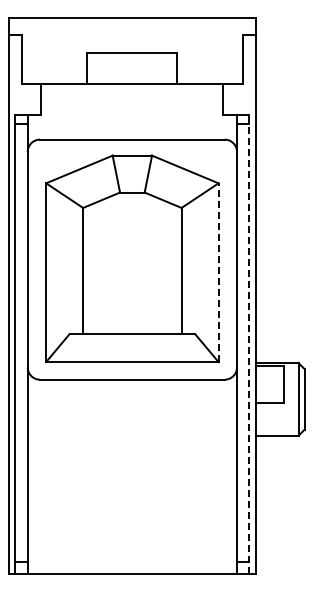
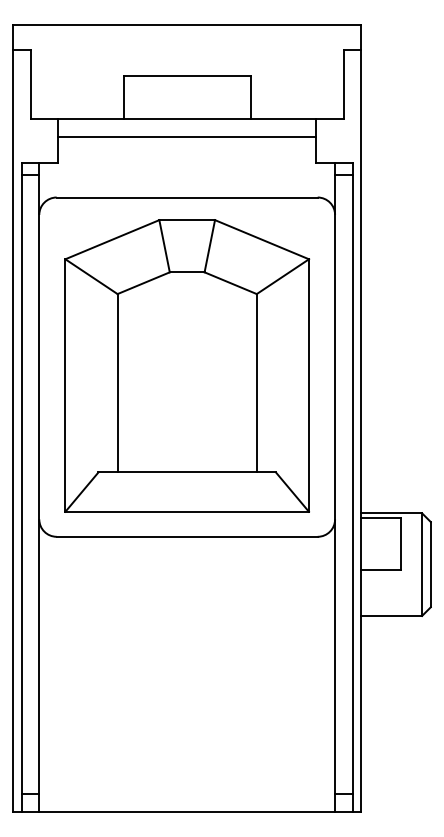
line: (132, 96) -> (187, 136), added
line: (218, 272) -> (308, 385), dashed -> solid
line: (249, 344) -> (352, 487), dashed -> solid

